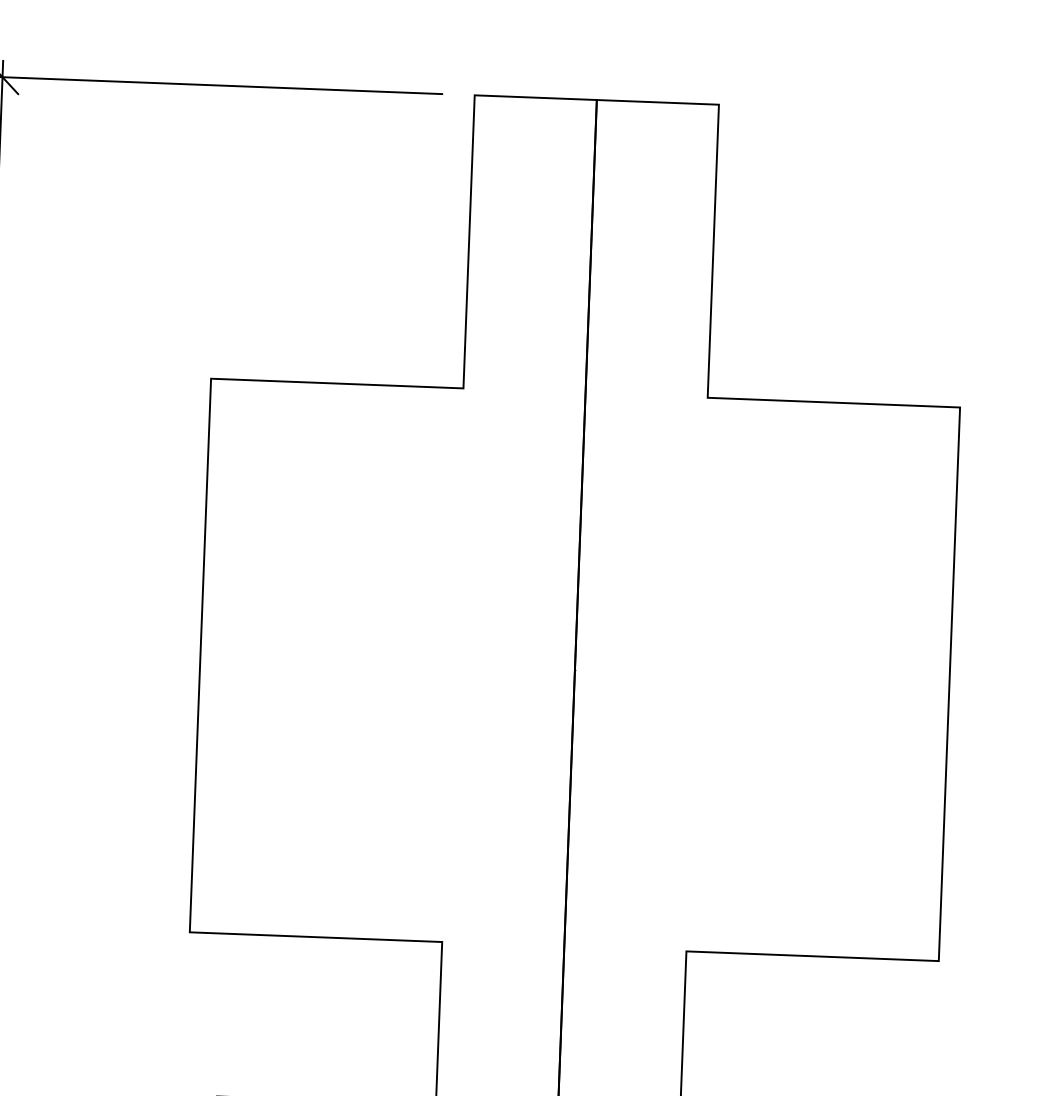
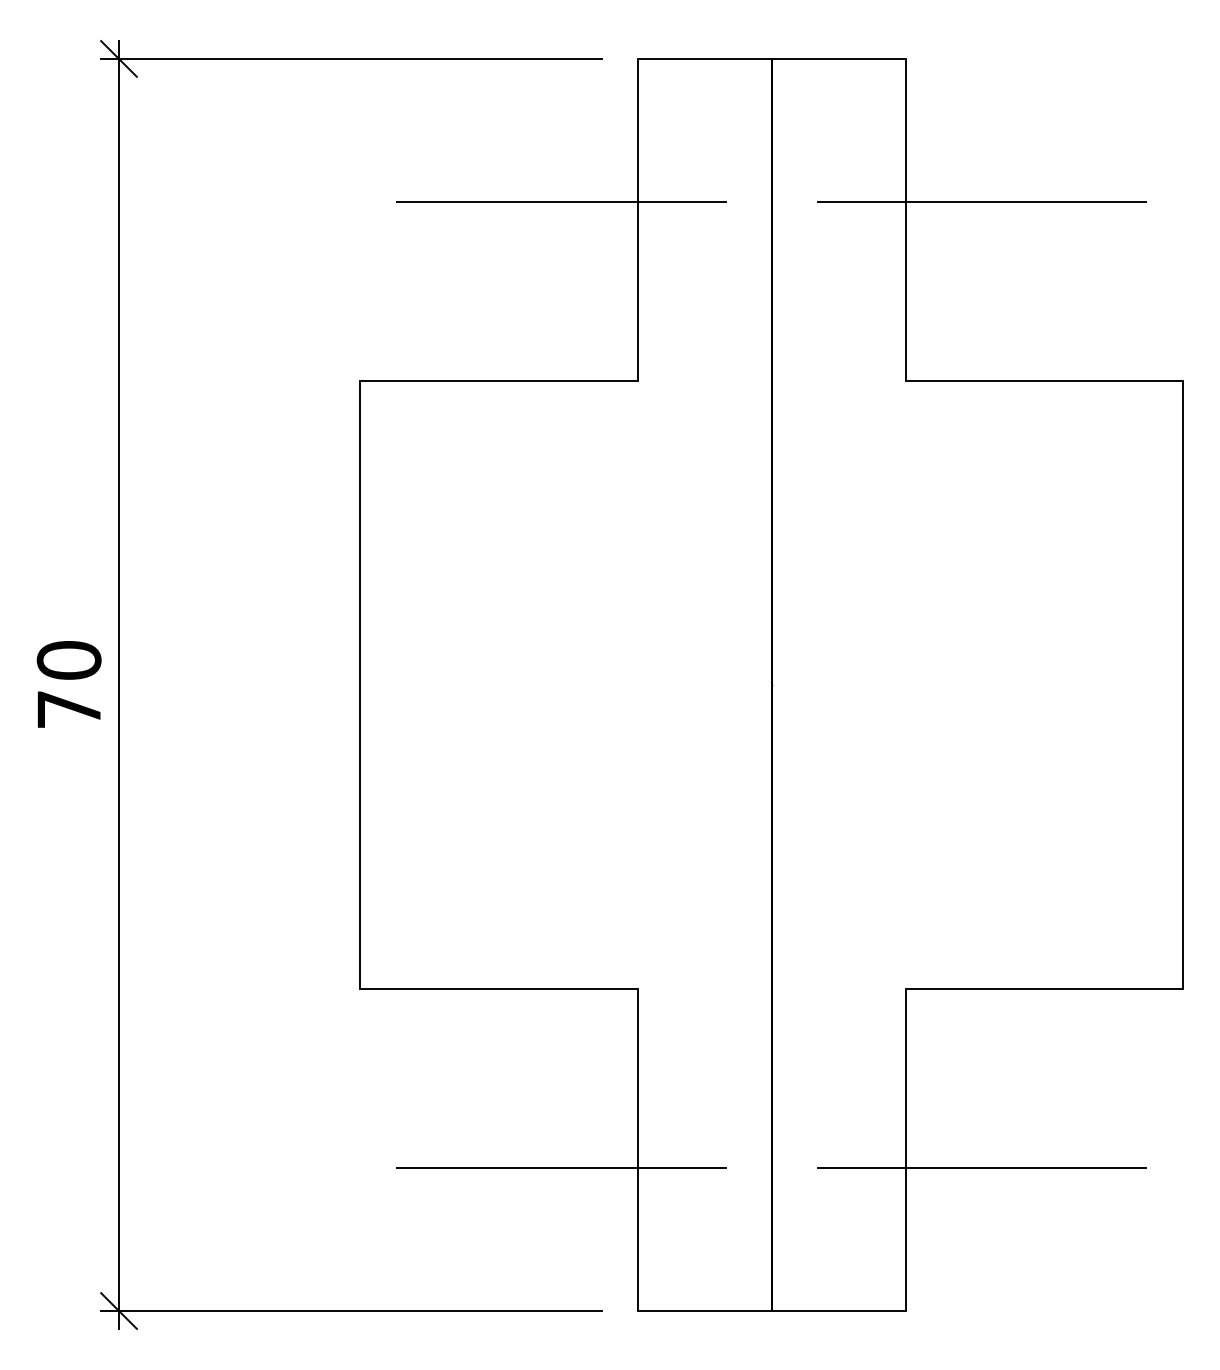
line: (400, 223) -> (561, 202), added
line: (782, 238) -> (981, 202), added

